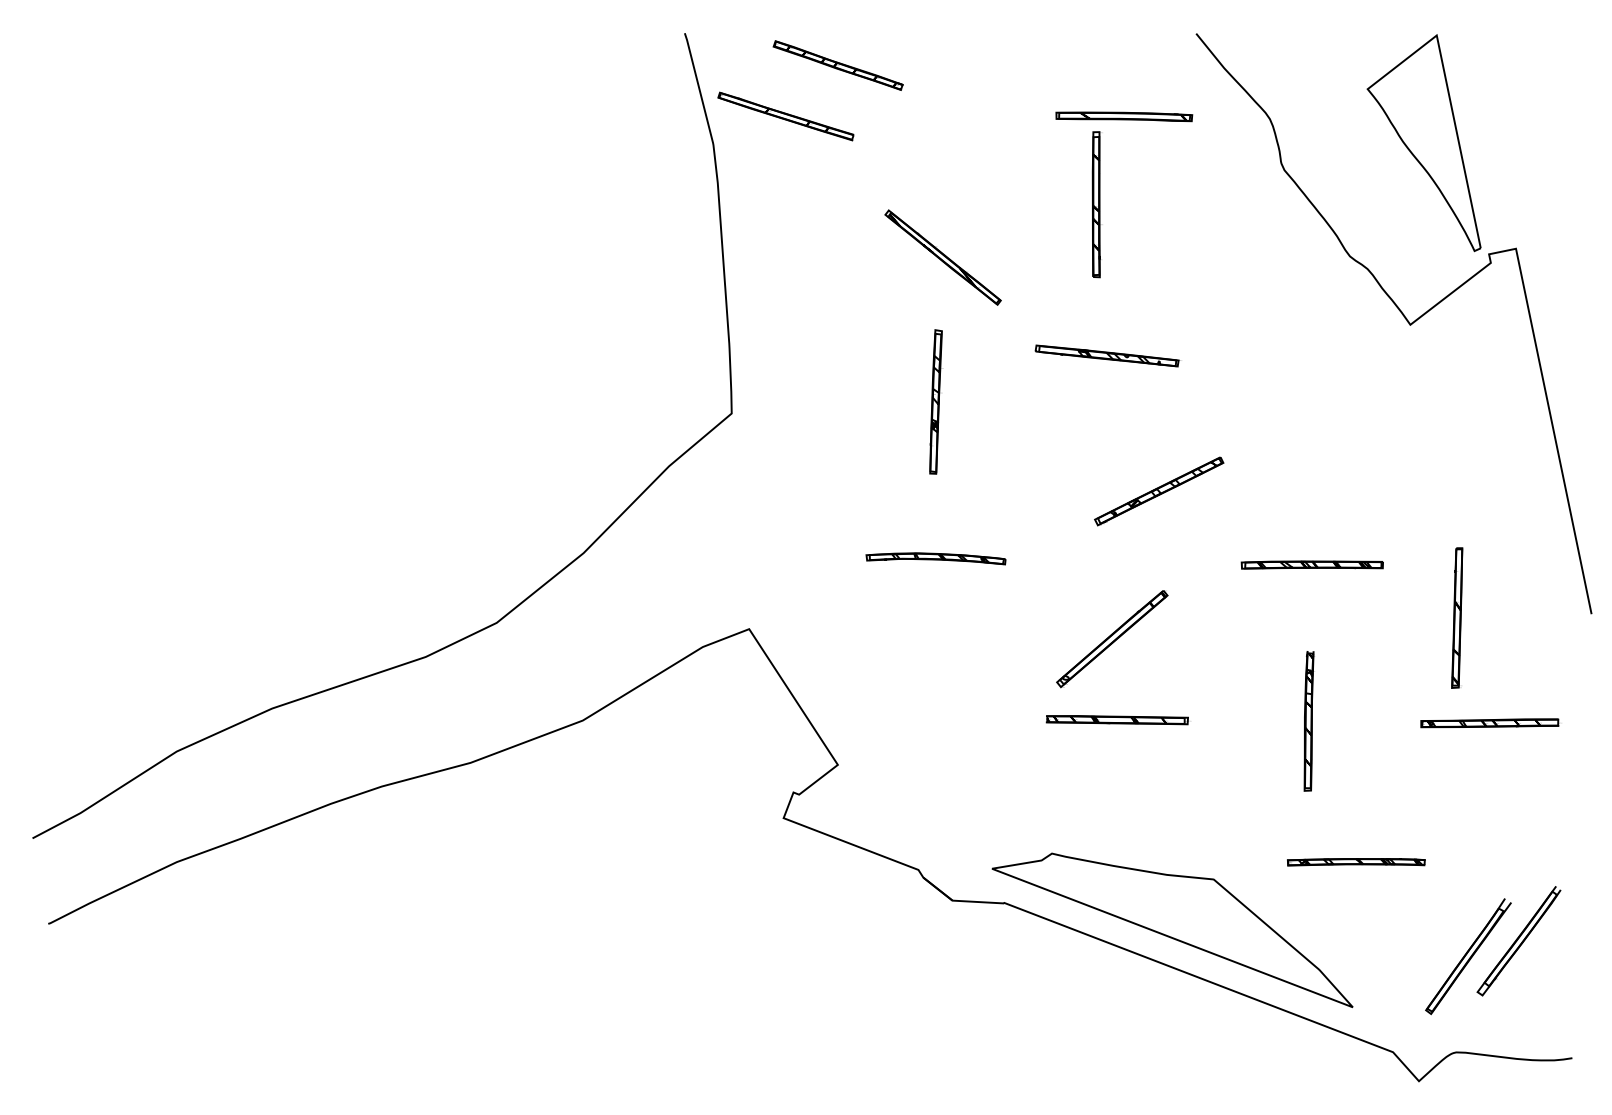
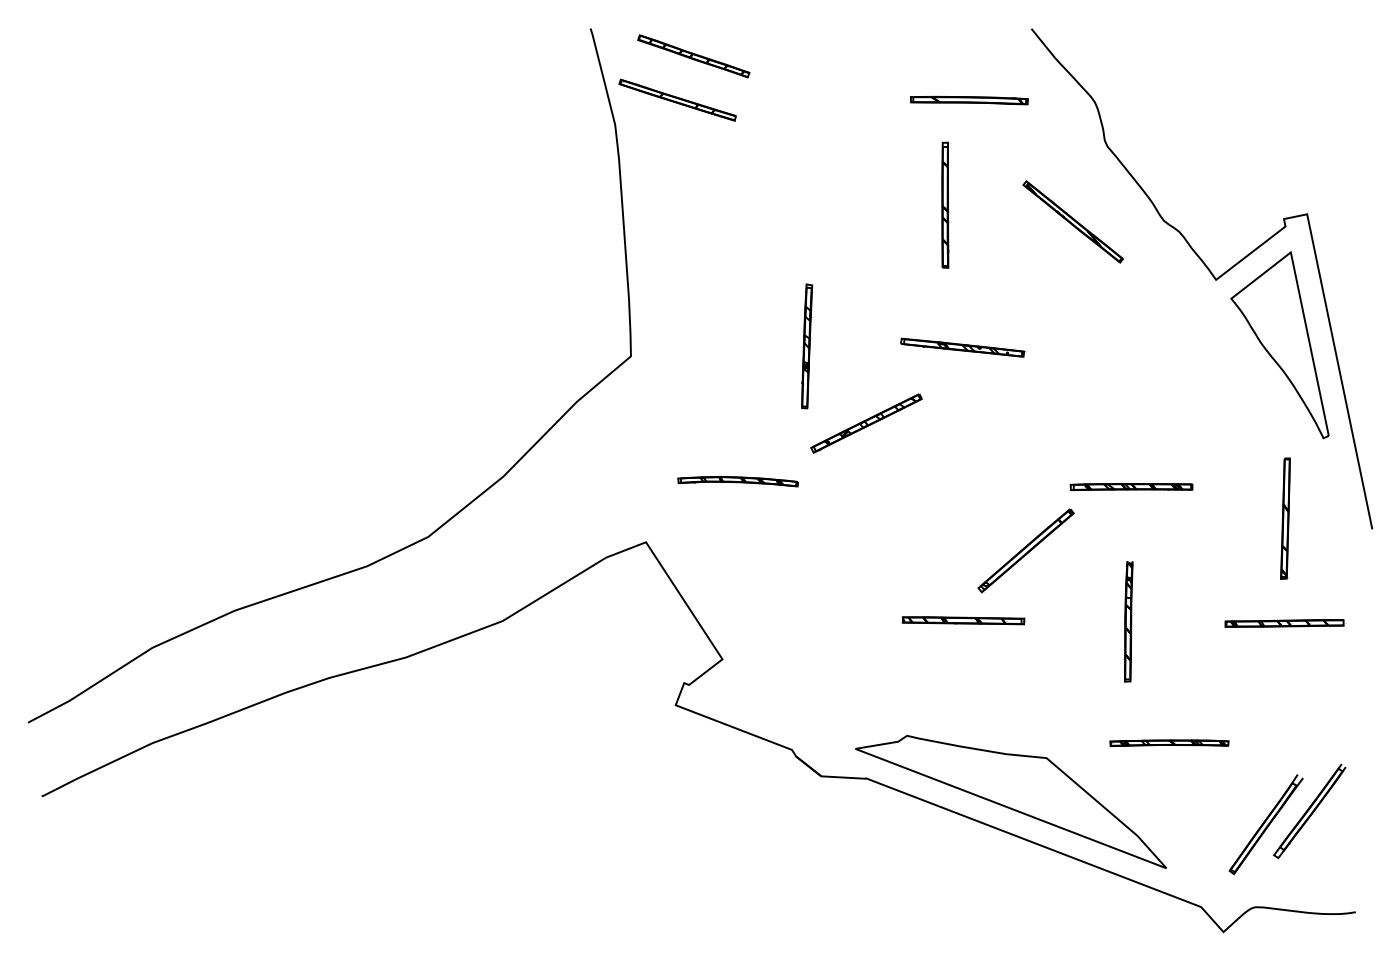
part: (837, 65) -> (693, 56), moved
part: (1423, 143) -> (1279, 345), moved
part: (1096, 203) -> (945, 204), moved
part: (942, 257) -> (1072, 221), moved
part: (1106, 355) -> (962, 347), moved
part: (1159, 491) -> (866, 423), moved
part: (935, 558) -> (737, 481), moved
part: (1457, 617) -> (1285, 518), moved
part: (1111, 638) -> (1025, 550), moved

